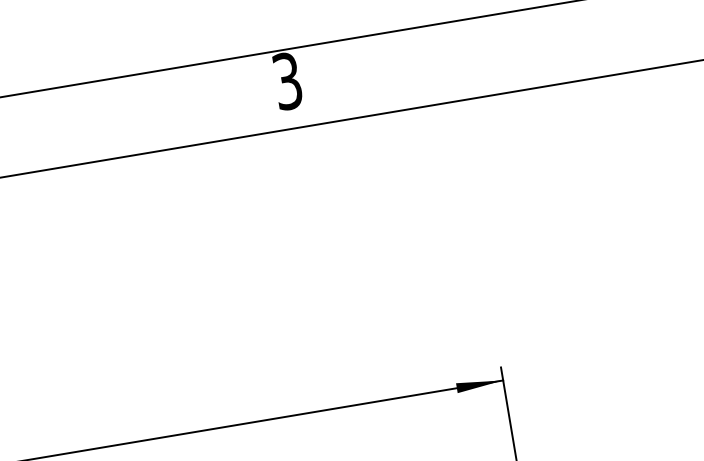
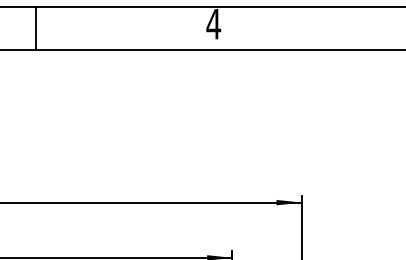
text: (286, 80) -> (213, 23), 3 -> 4

